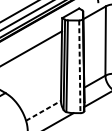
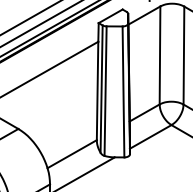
line: (79, 67) -> (123, 92), dashed -> solid
line: (43, 110) -> (72, 153), dashed -> solid

